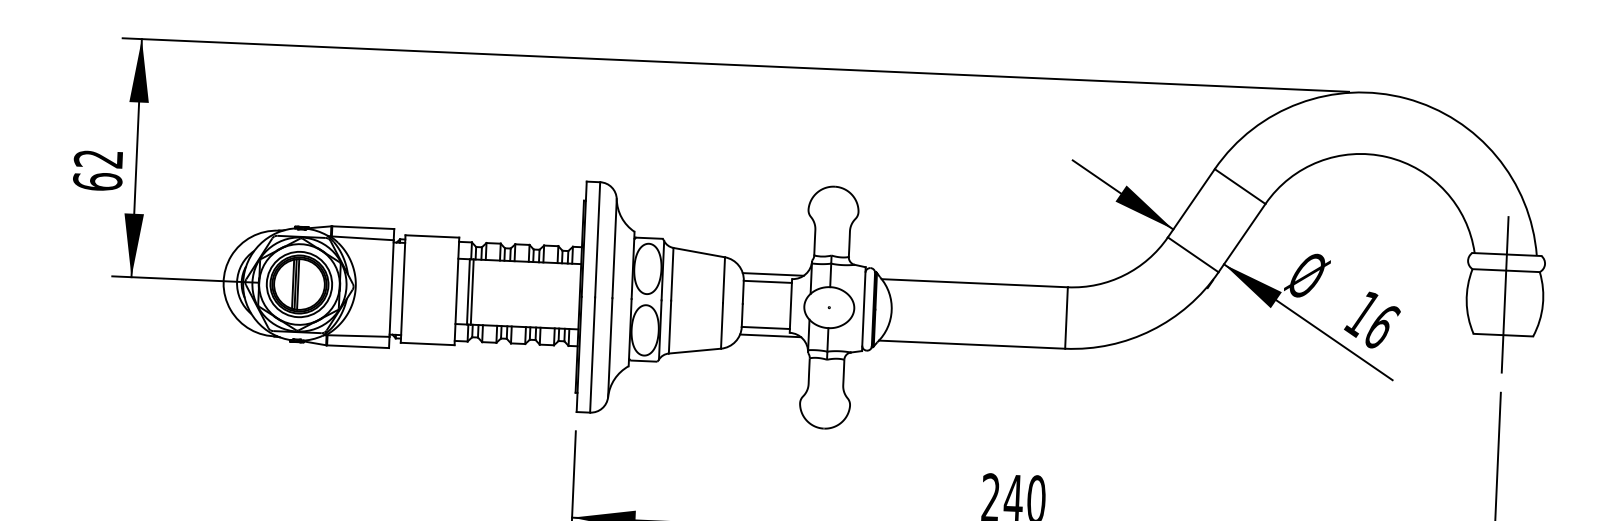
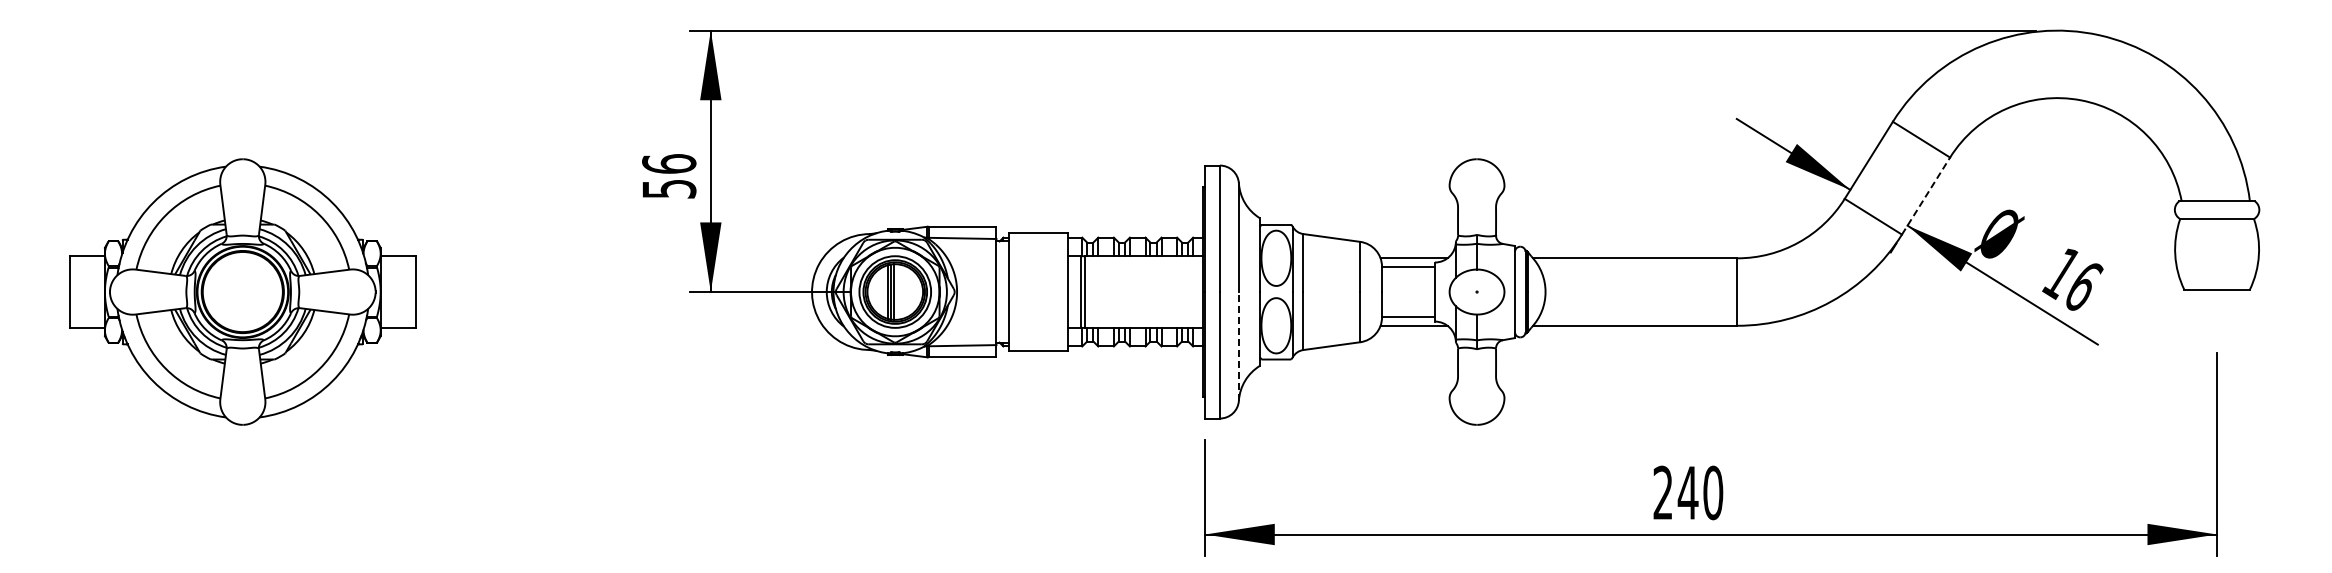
text: (98, 170) -> (669, 176), 62 -> 56
line: (1242, 237) -> (1926, 195), solid -> dashed
line: (1505, 294) -> (2217, 245), removed
line: (609, 346) -> (1238, 345), solid -> dashed

